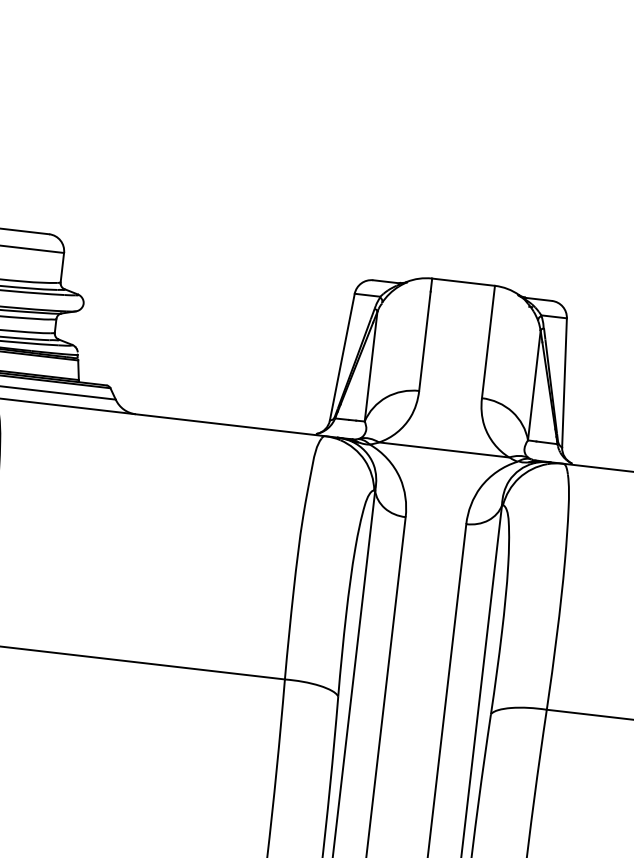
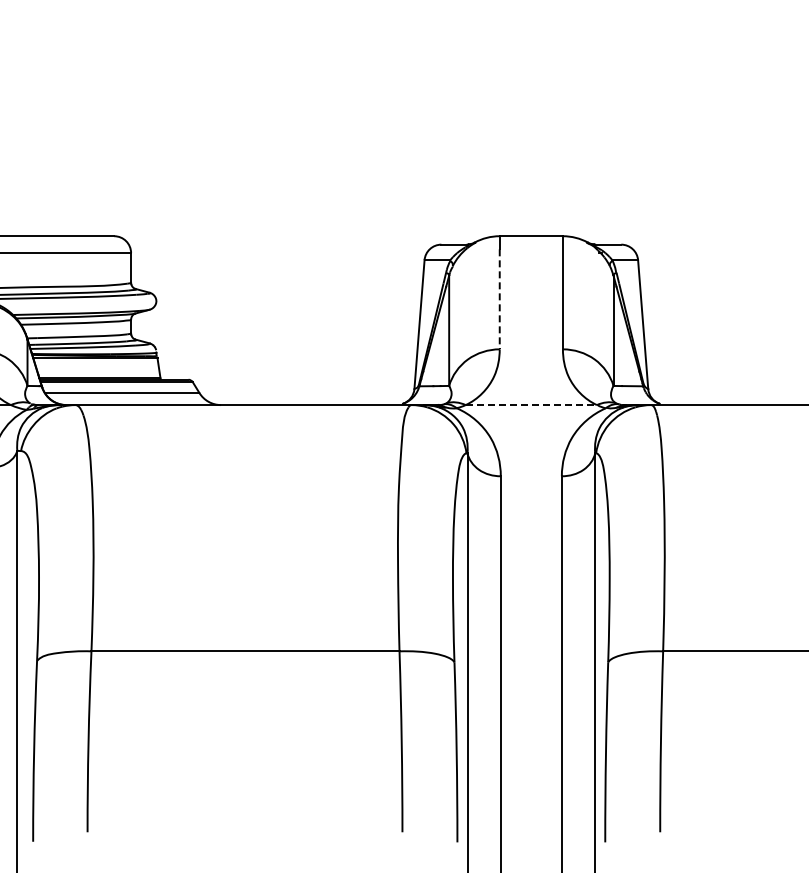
line: (424, 341) -> (499, 299), solid -> dashed
line: (444, 450) -> (531, 405), solid -> dashed

